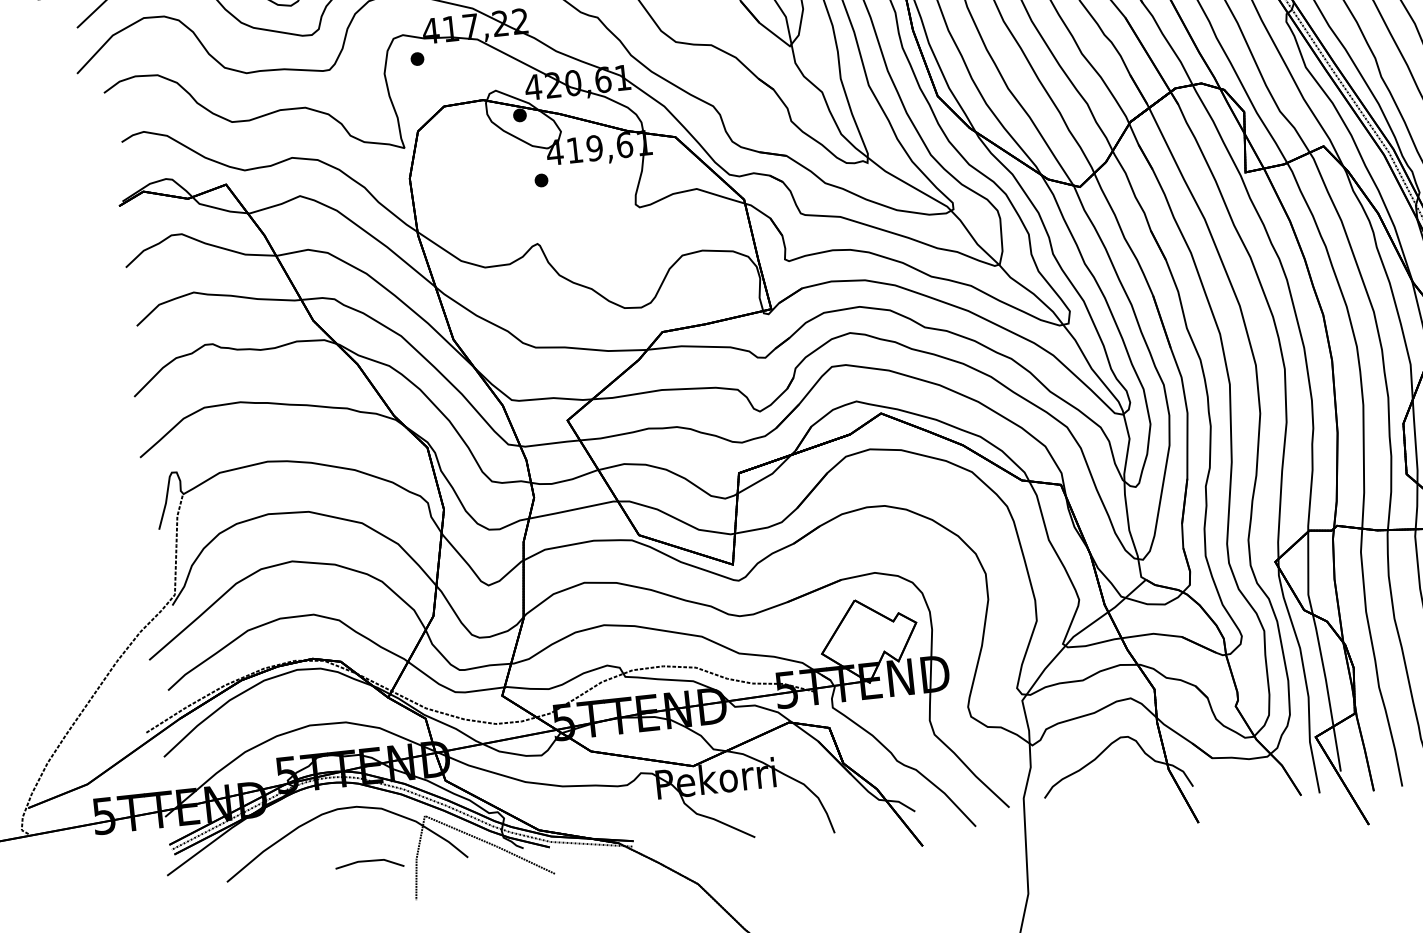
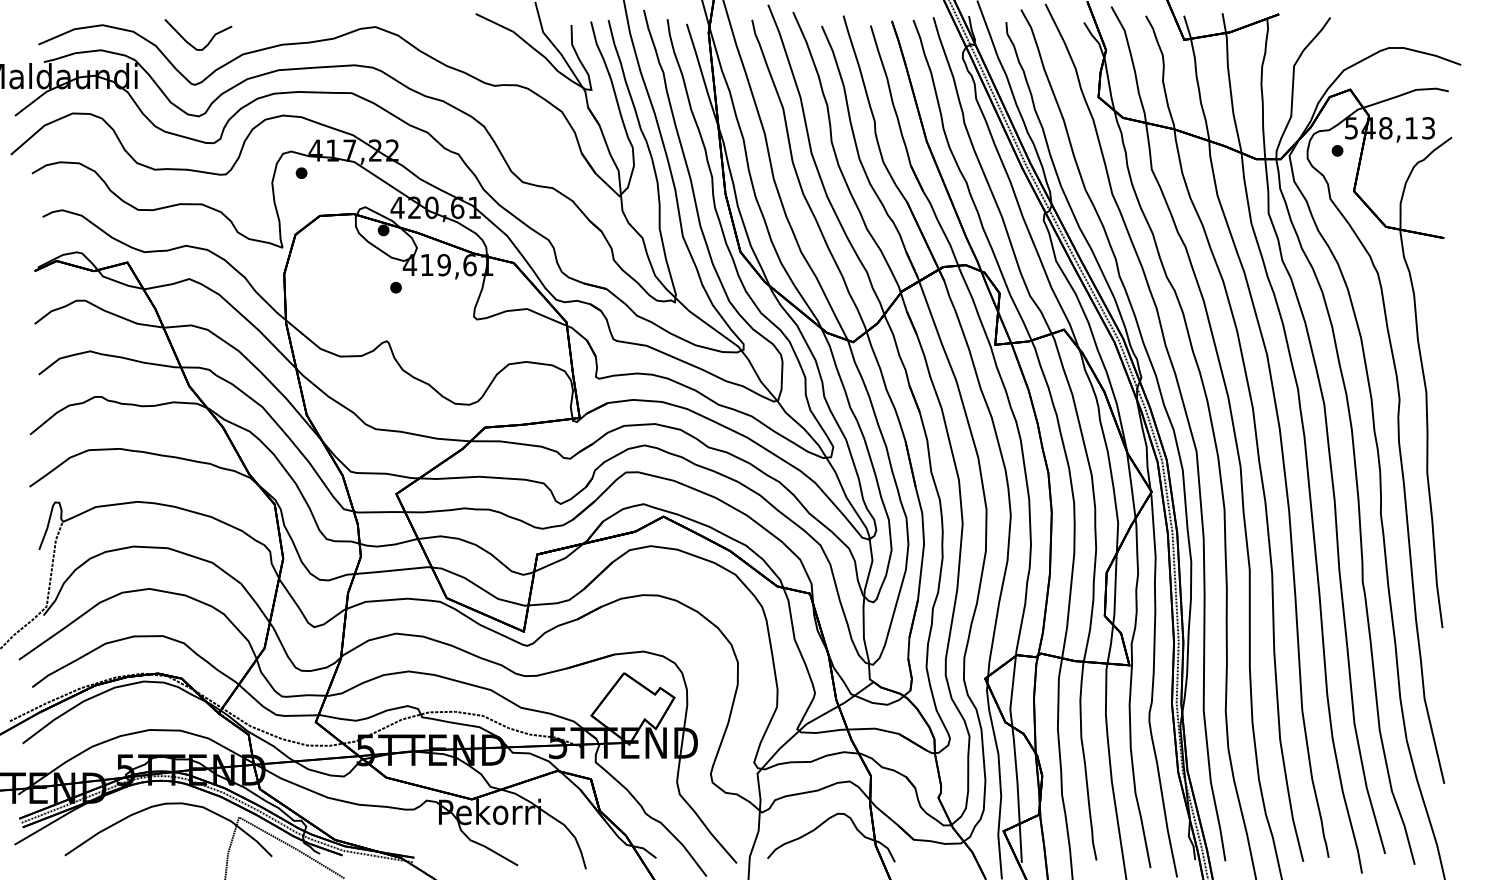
part: (369, 864) -> (187, 853), removed

